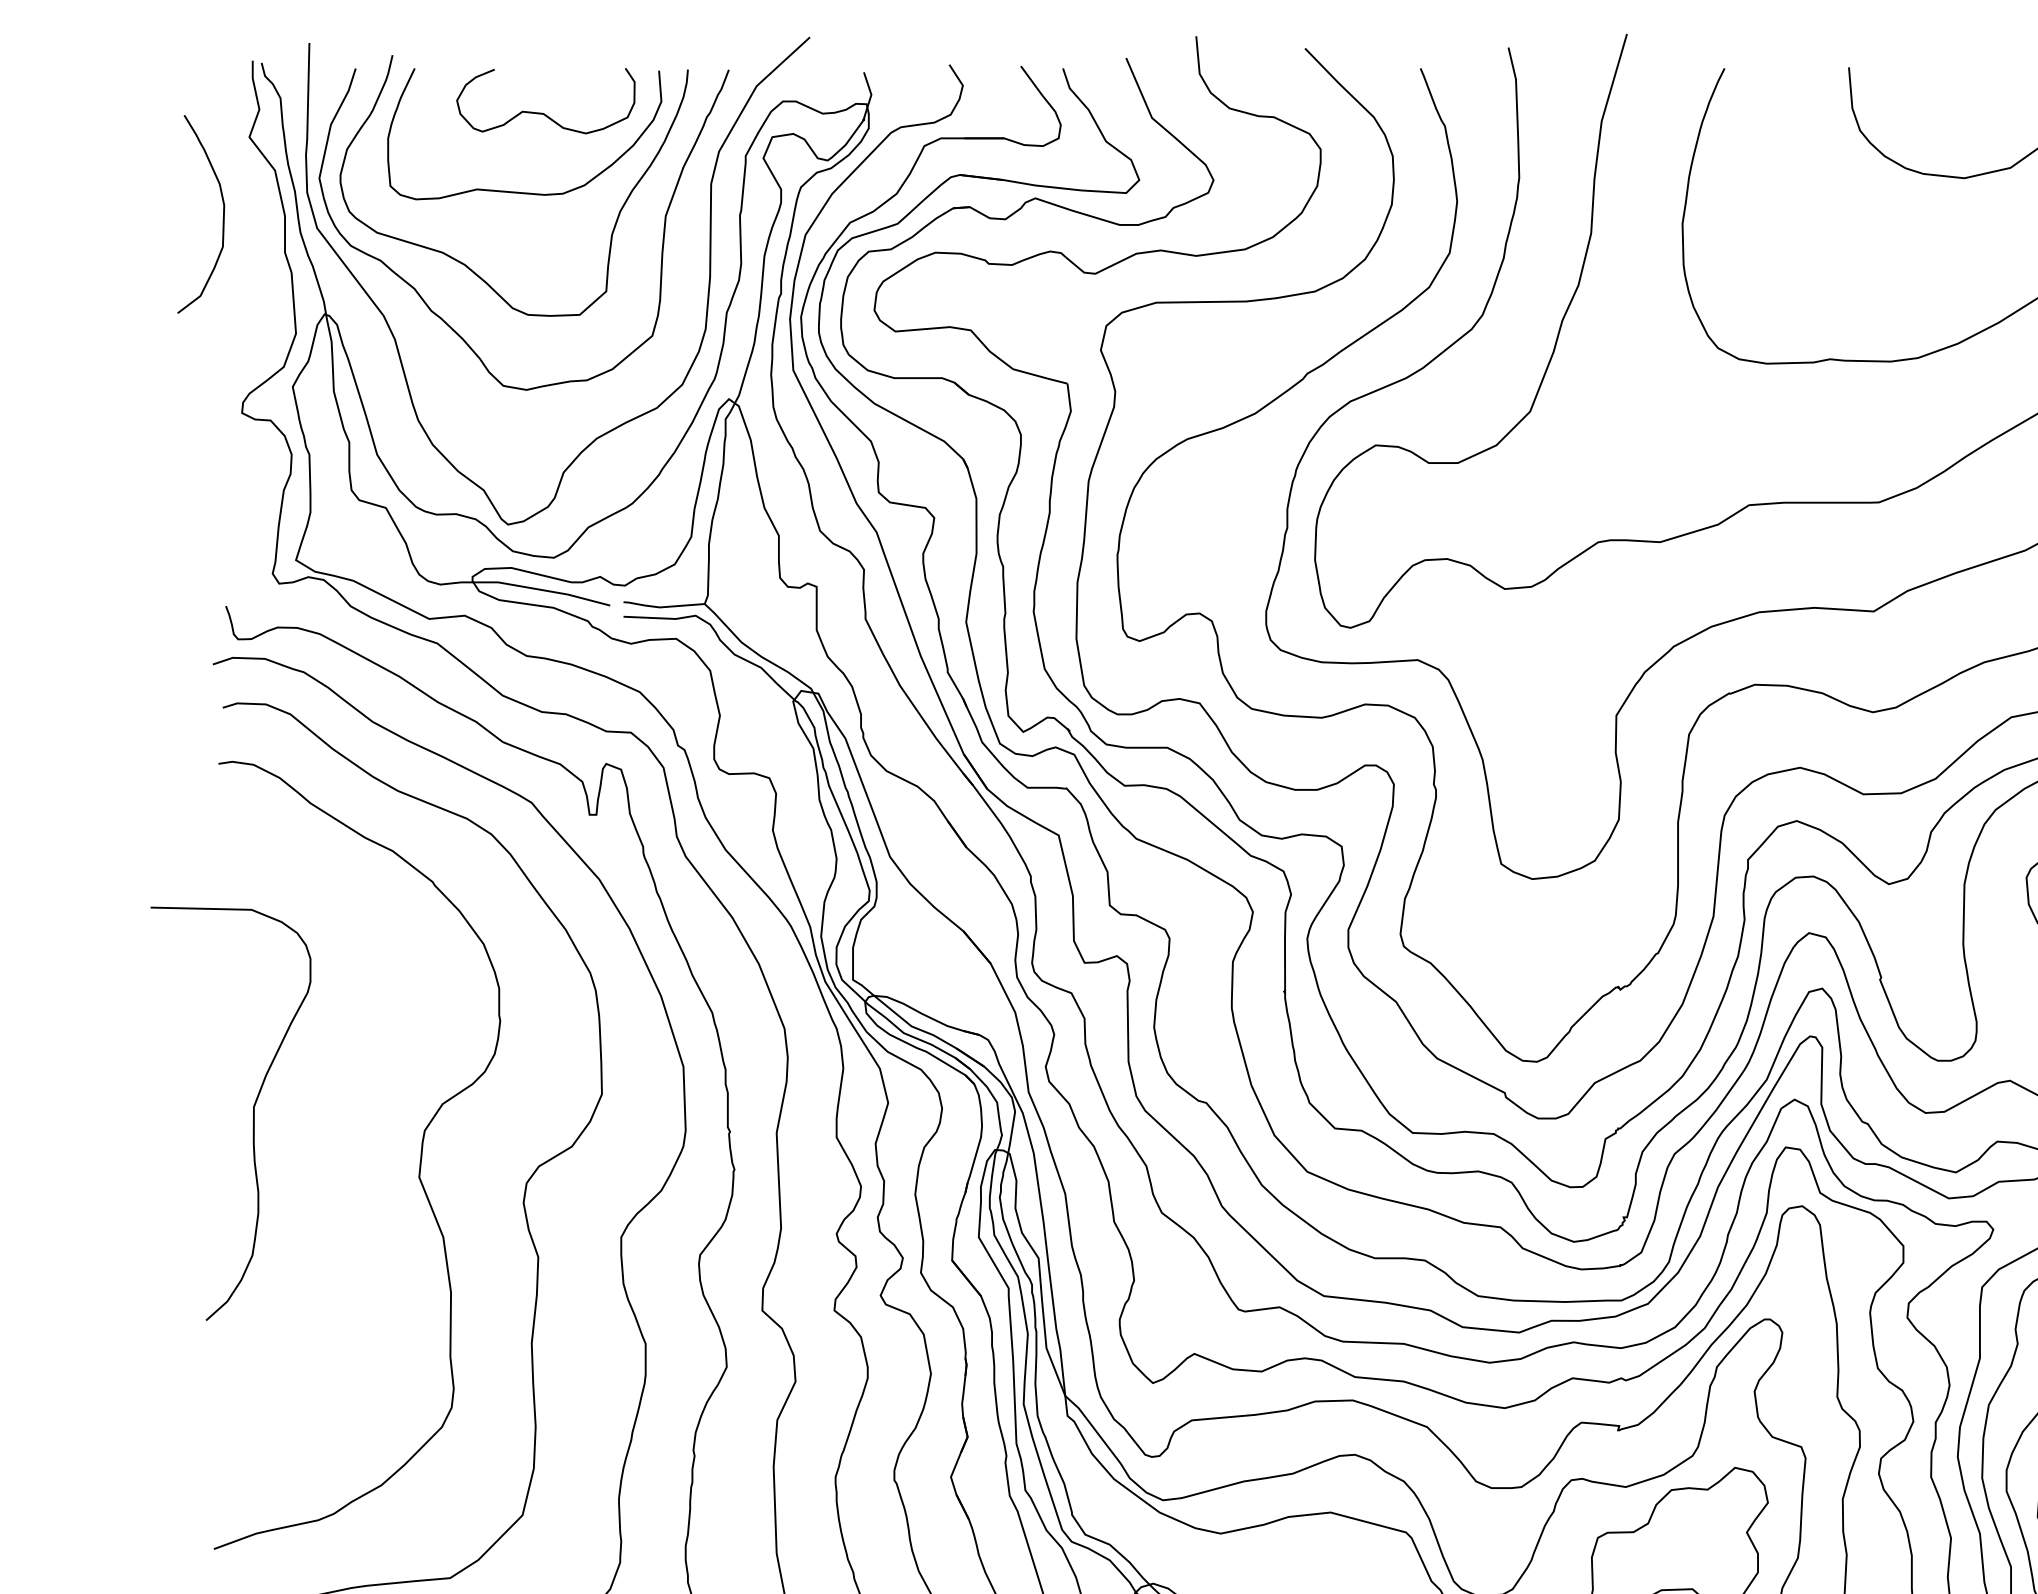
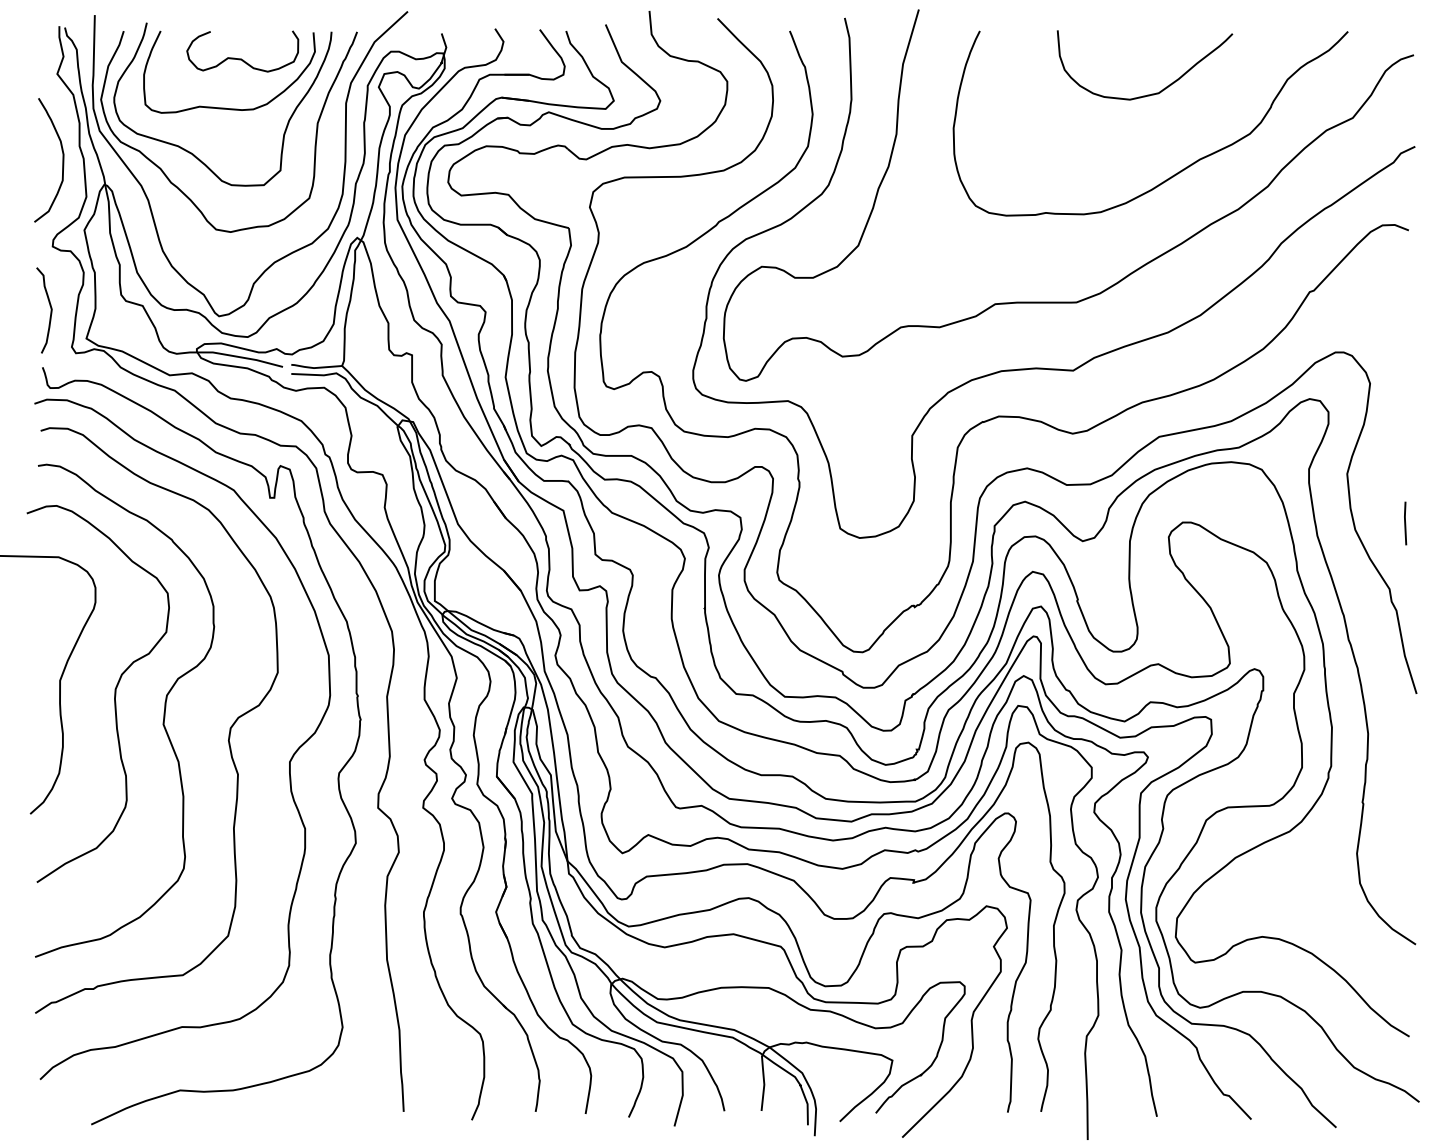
curve: (222, 214) -> (62, 160), moved
curve: (238, 515) -> (50, 310), added
curve: (340, 1127) -> (114, 693), added

